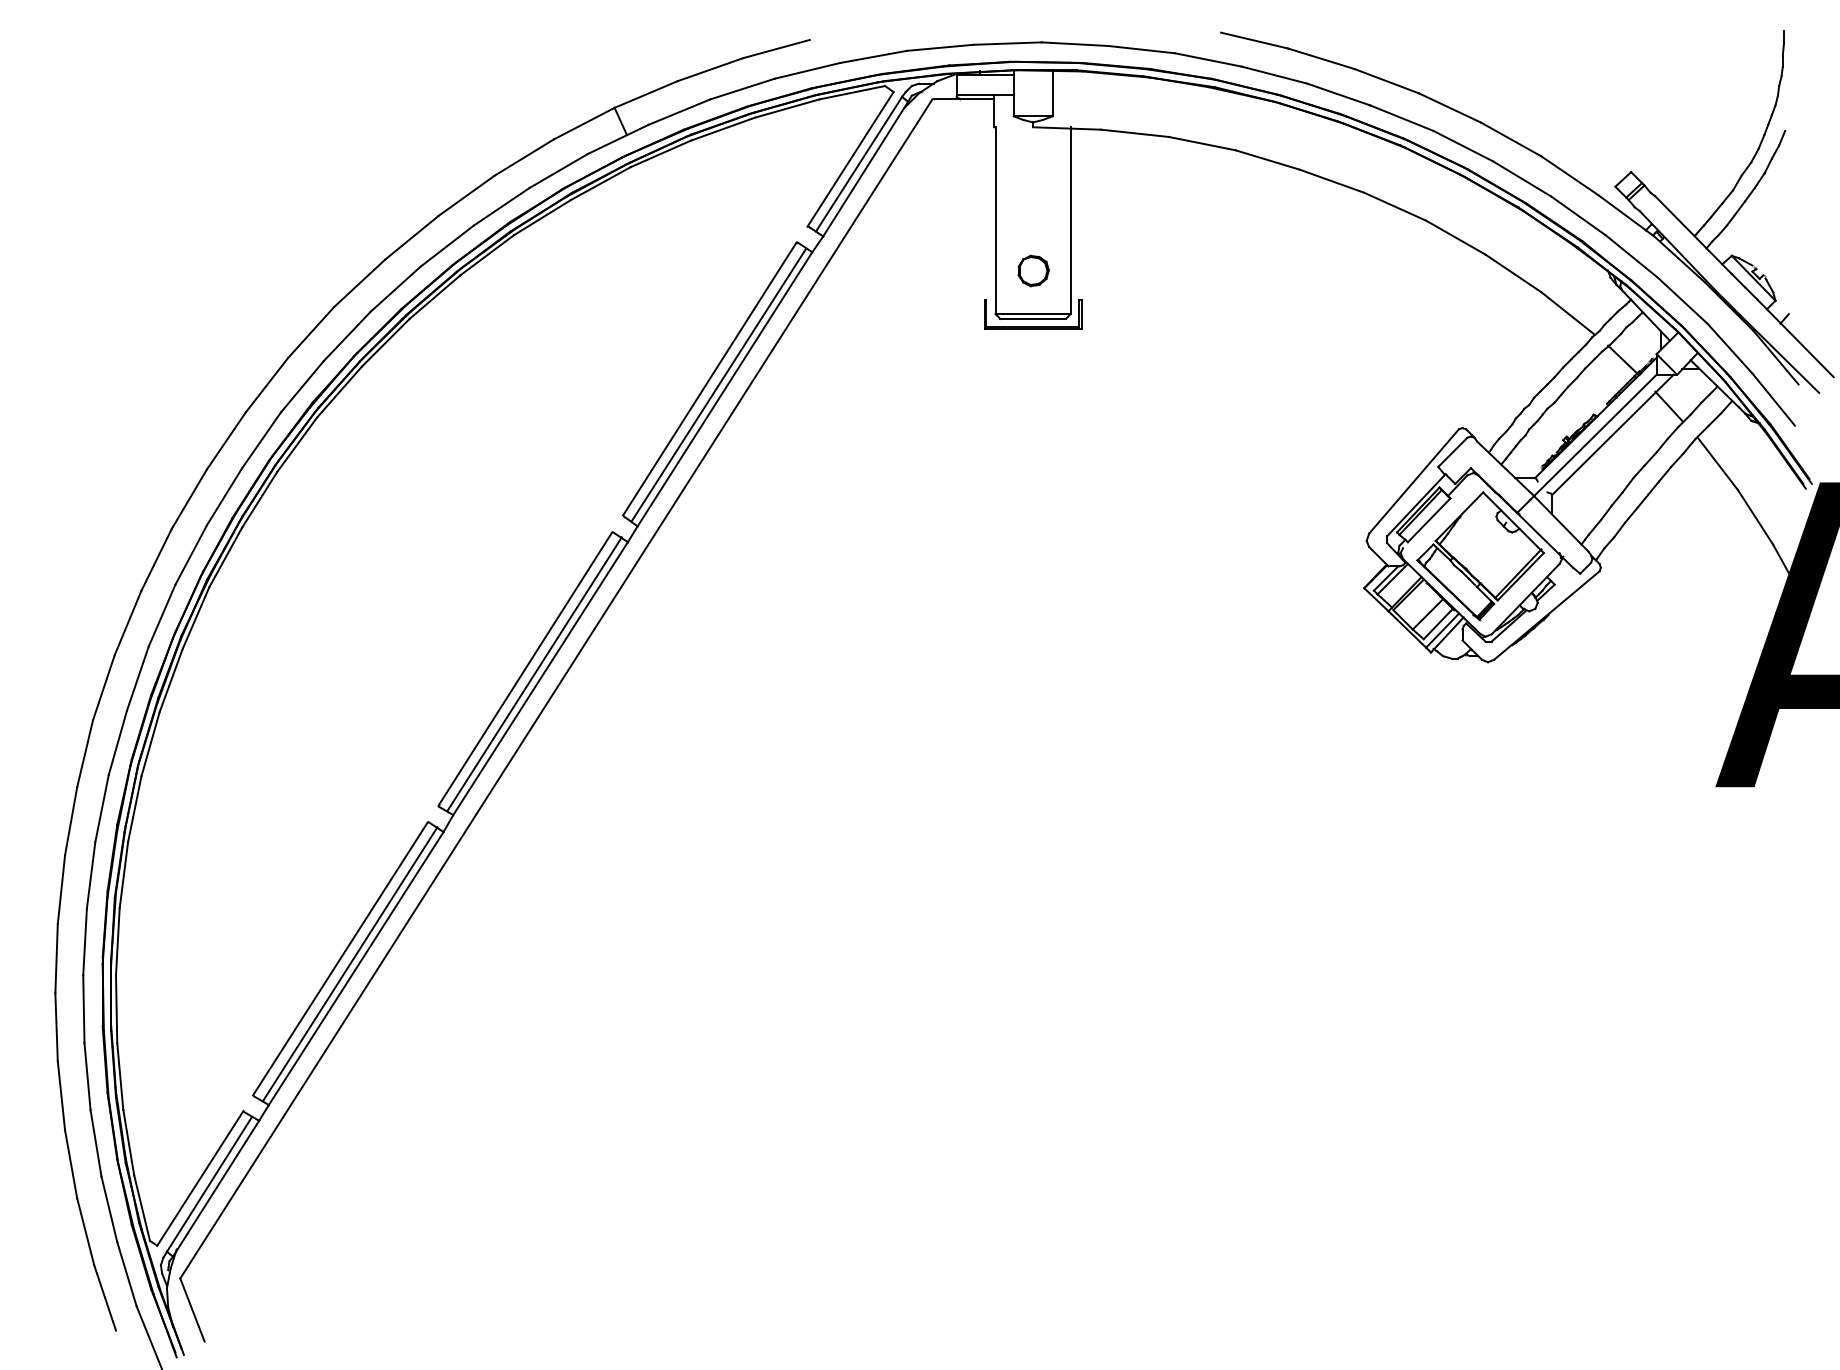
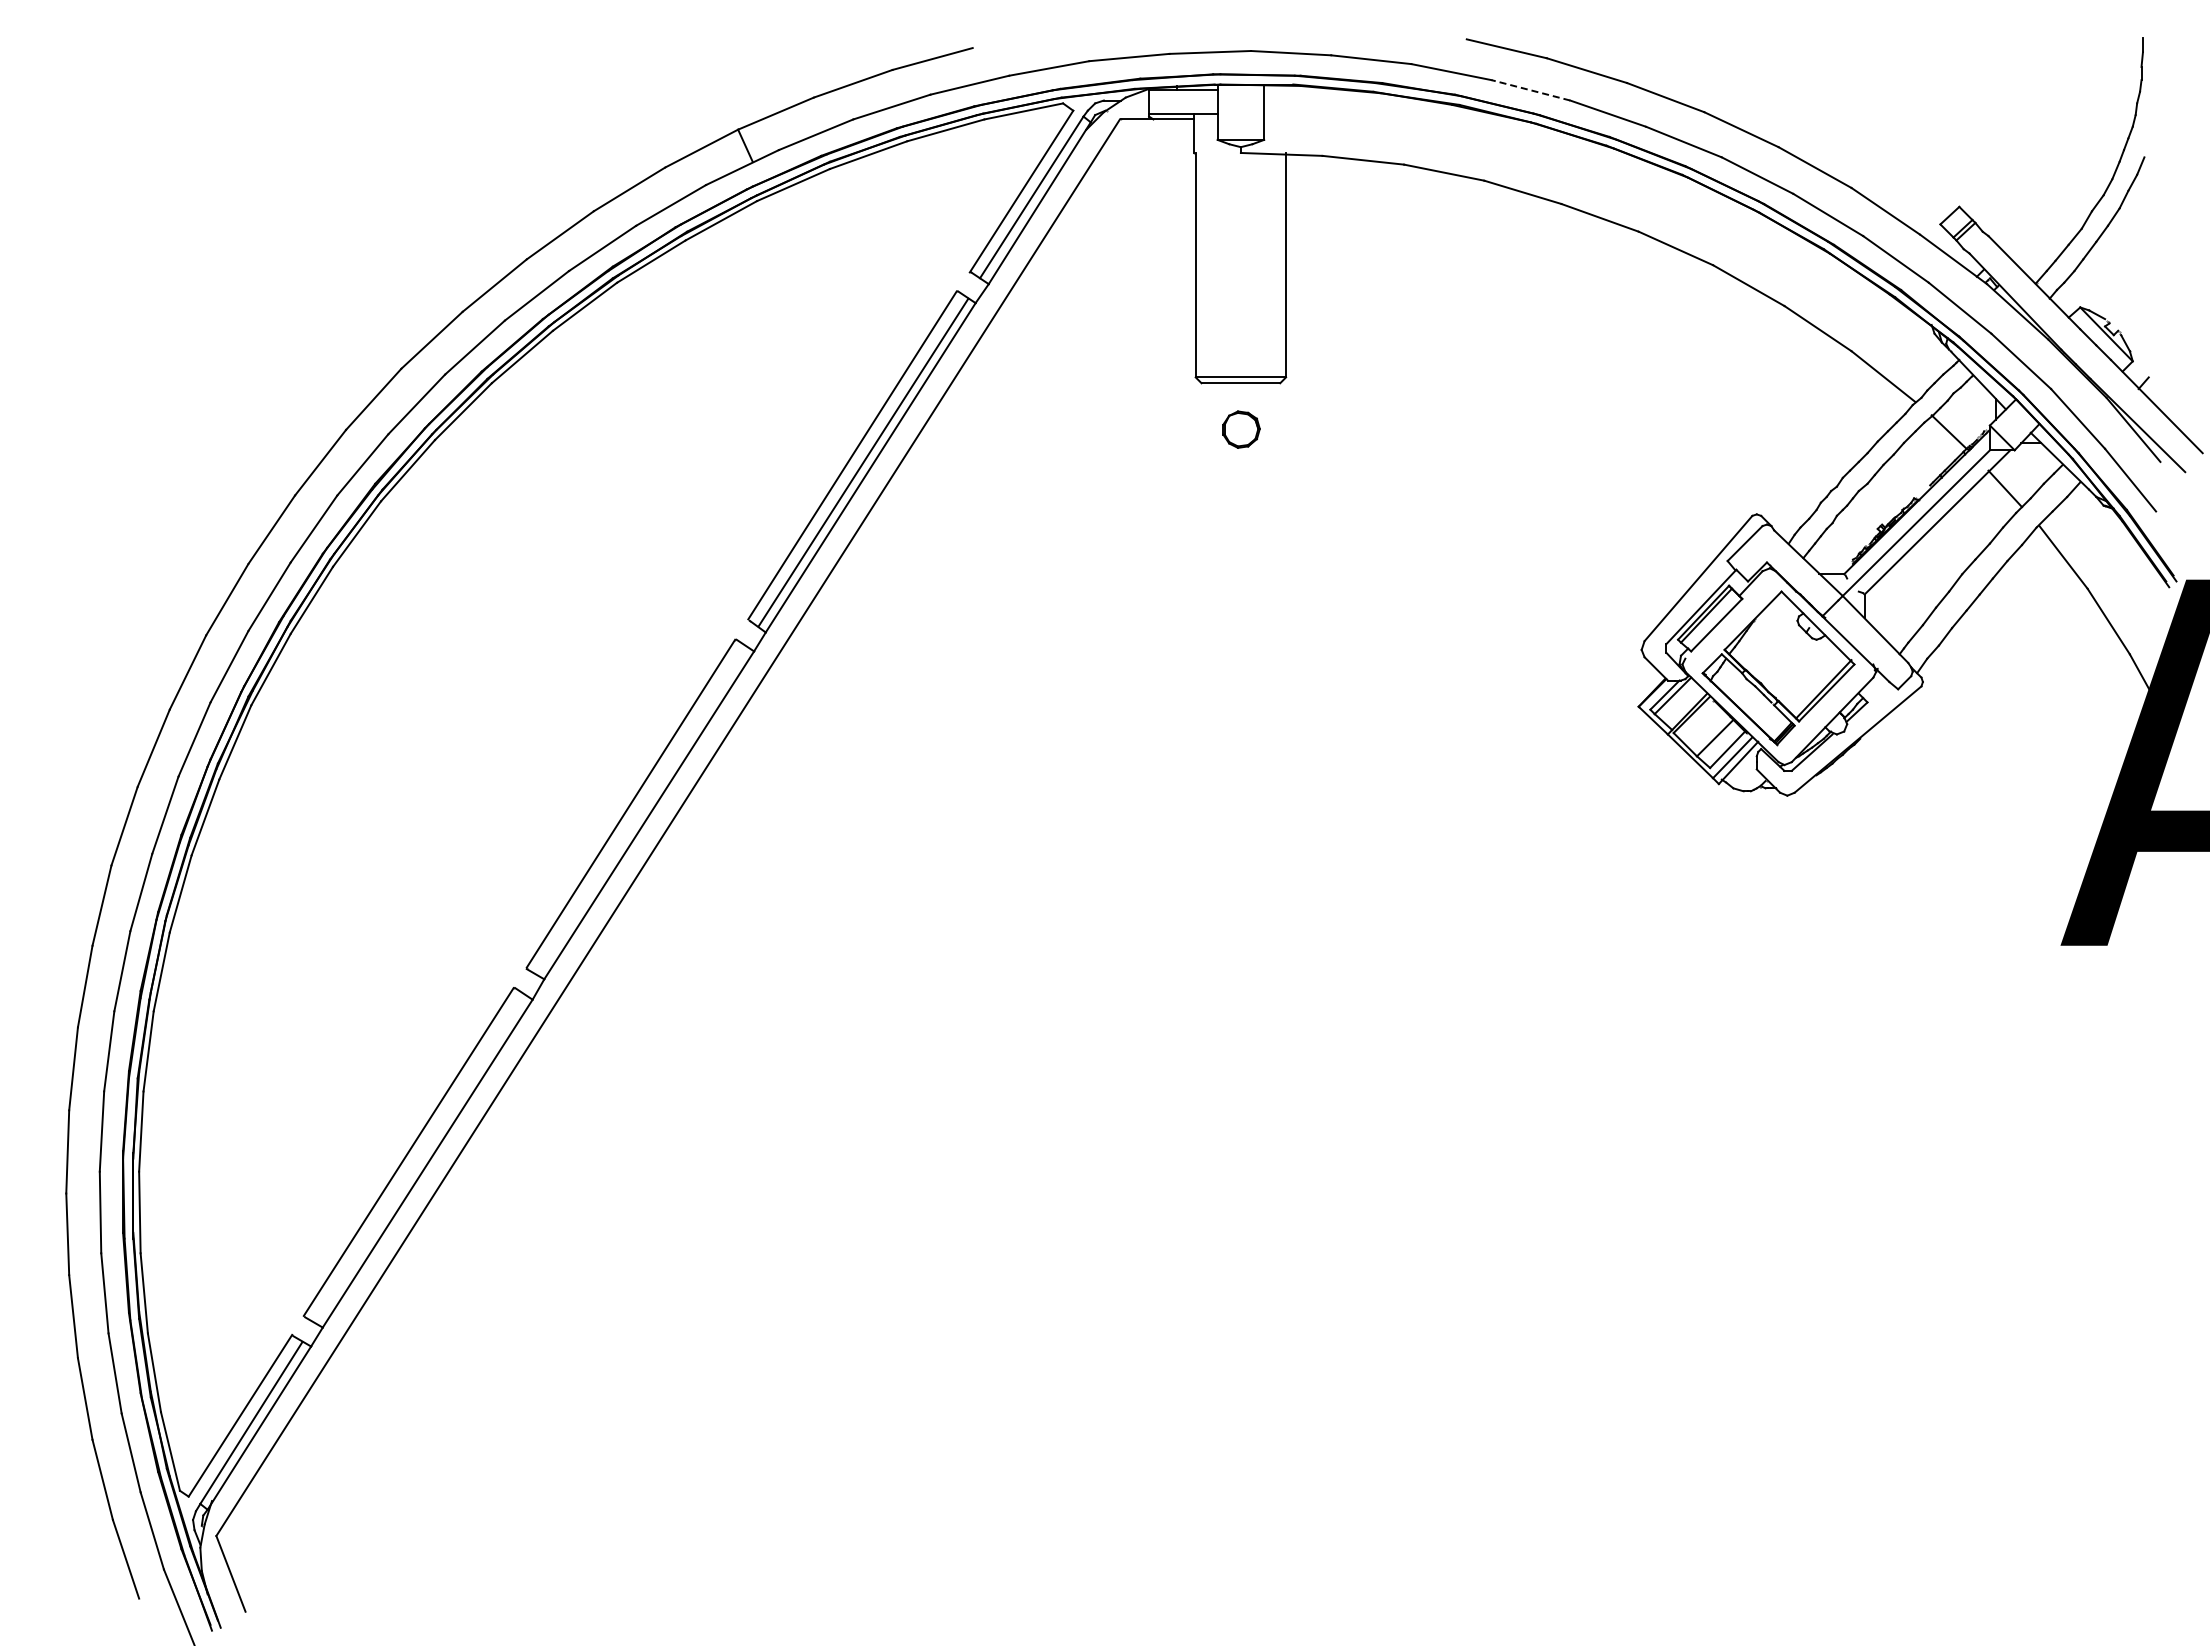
line: (1274, 75) -> (1530, 90), solid -> dashed
part: (1033, 270) -> (1241, 429), moved
part: (1032, 326) -> (1240, 392), removed
line: (534, 673) -> (641, 809), removed
line: (350, 964) -> (420, 1158), removed

